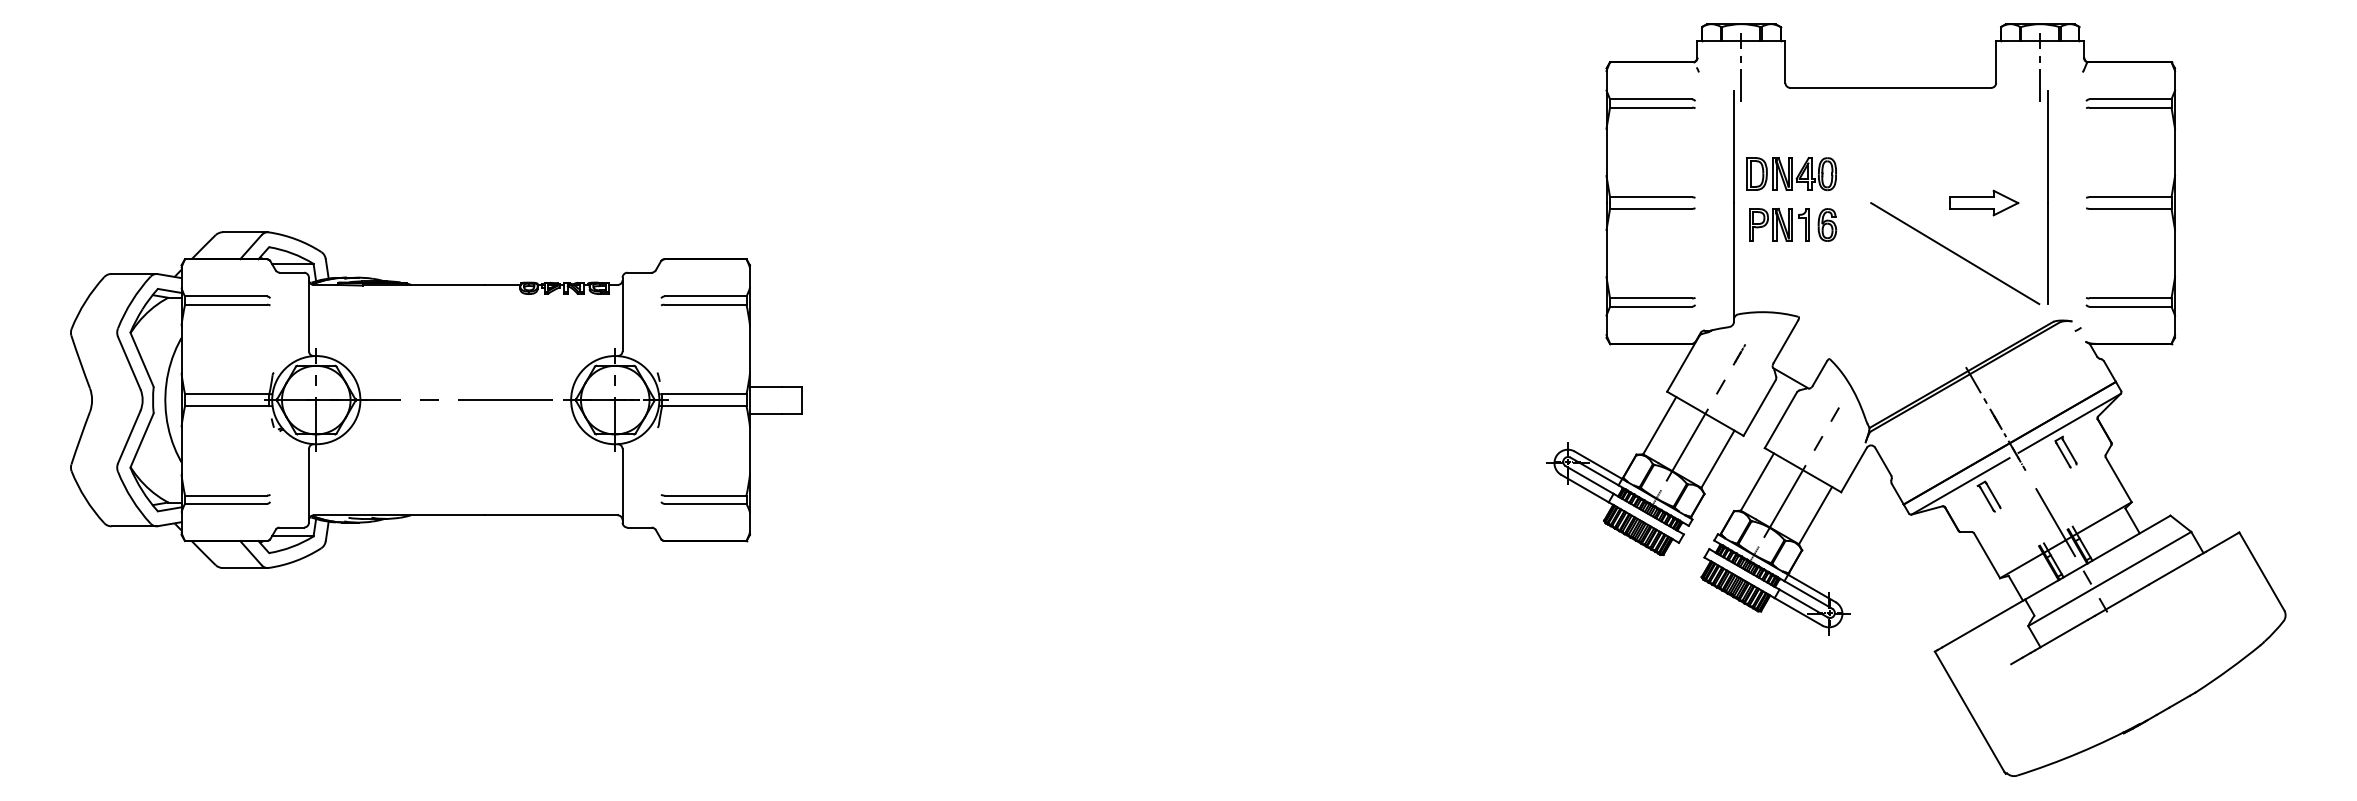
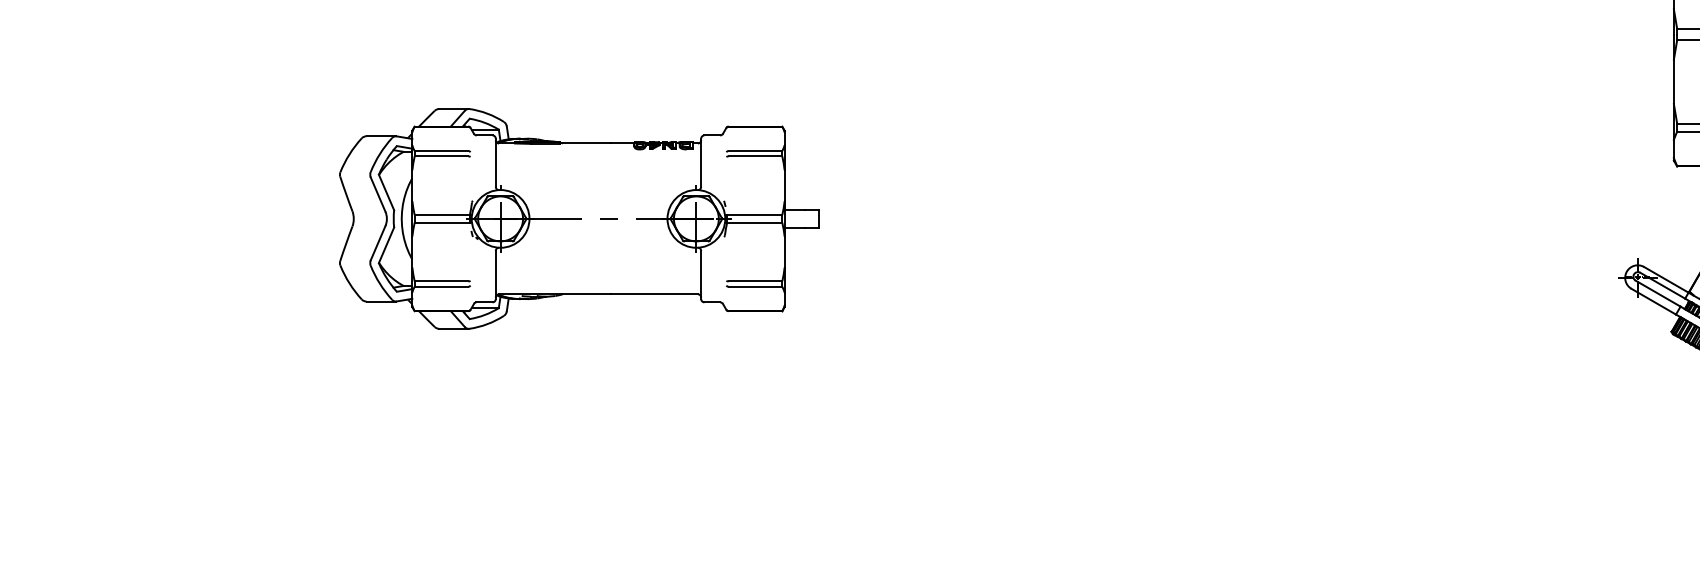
part: (436, 399) -> (579, 218), size x0.7

